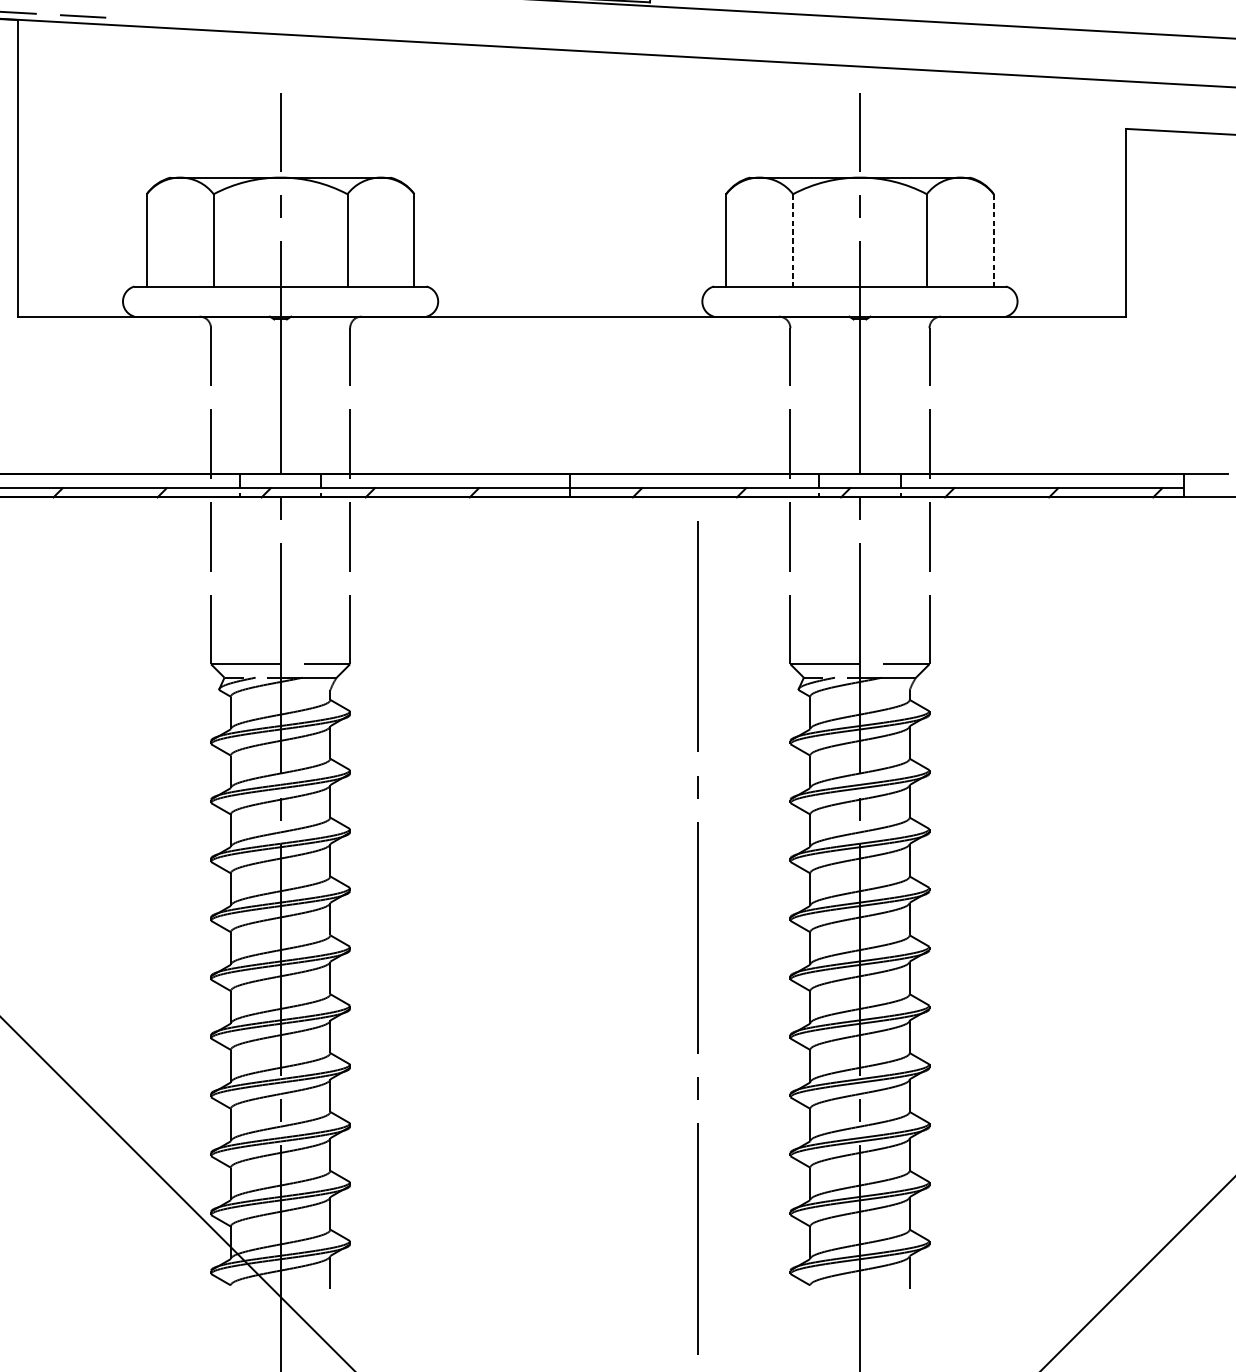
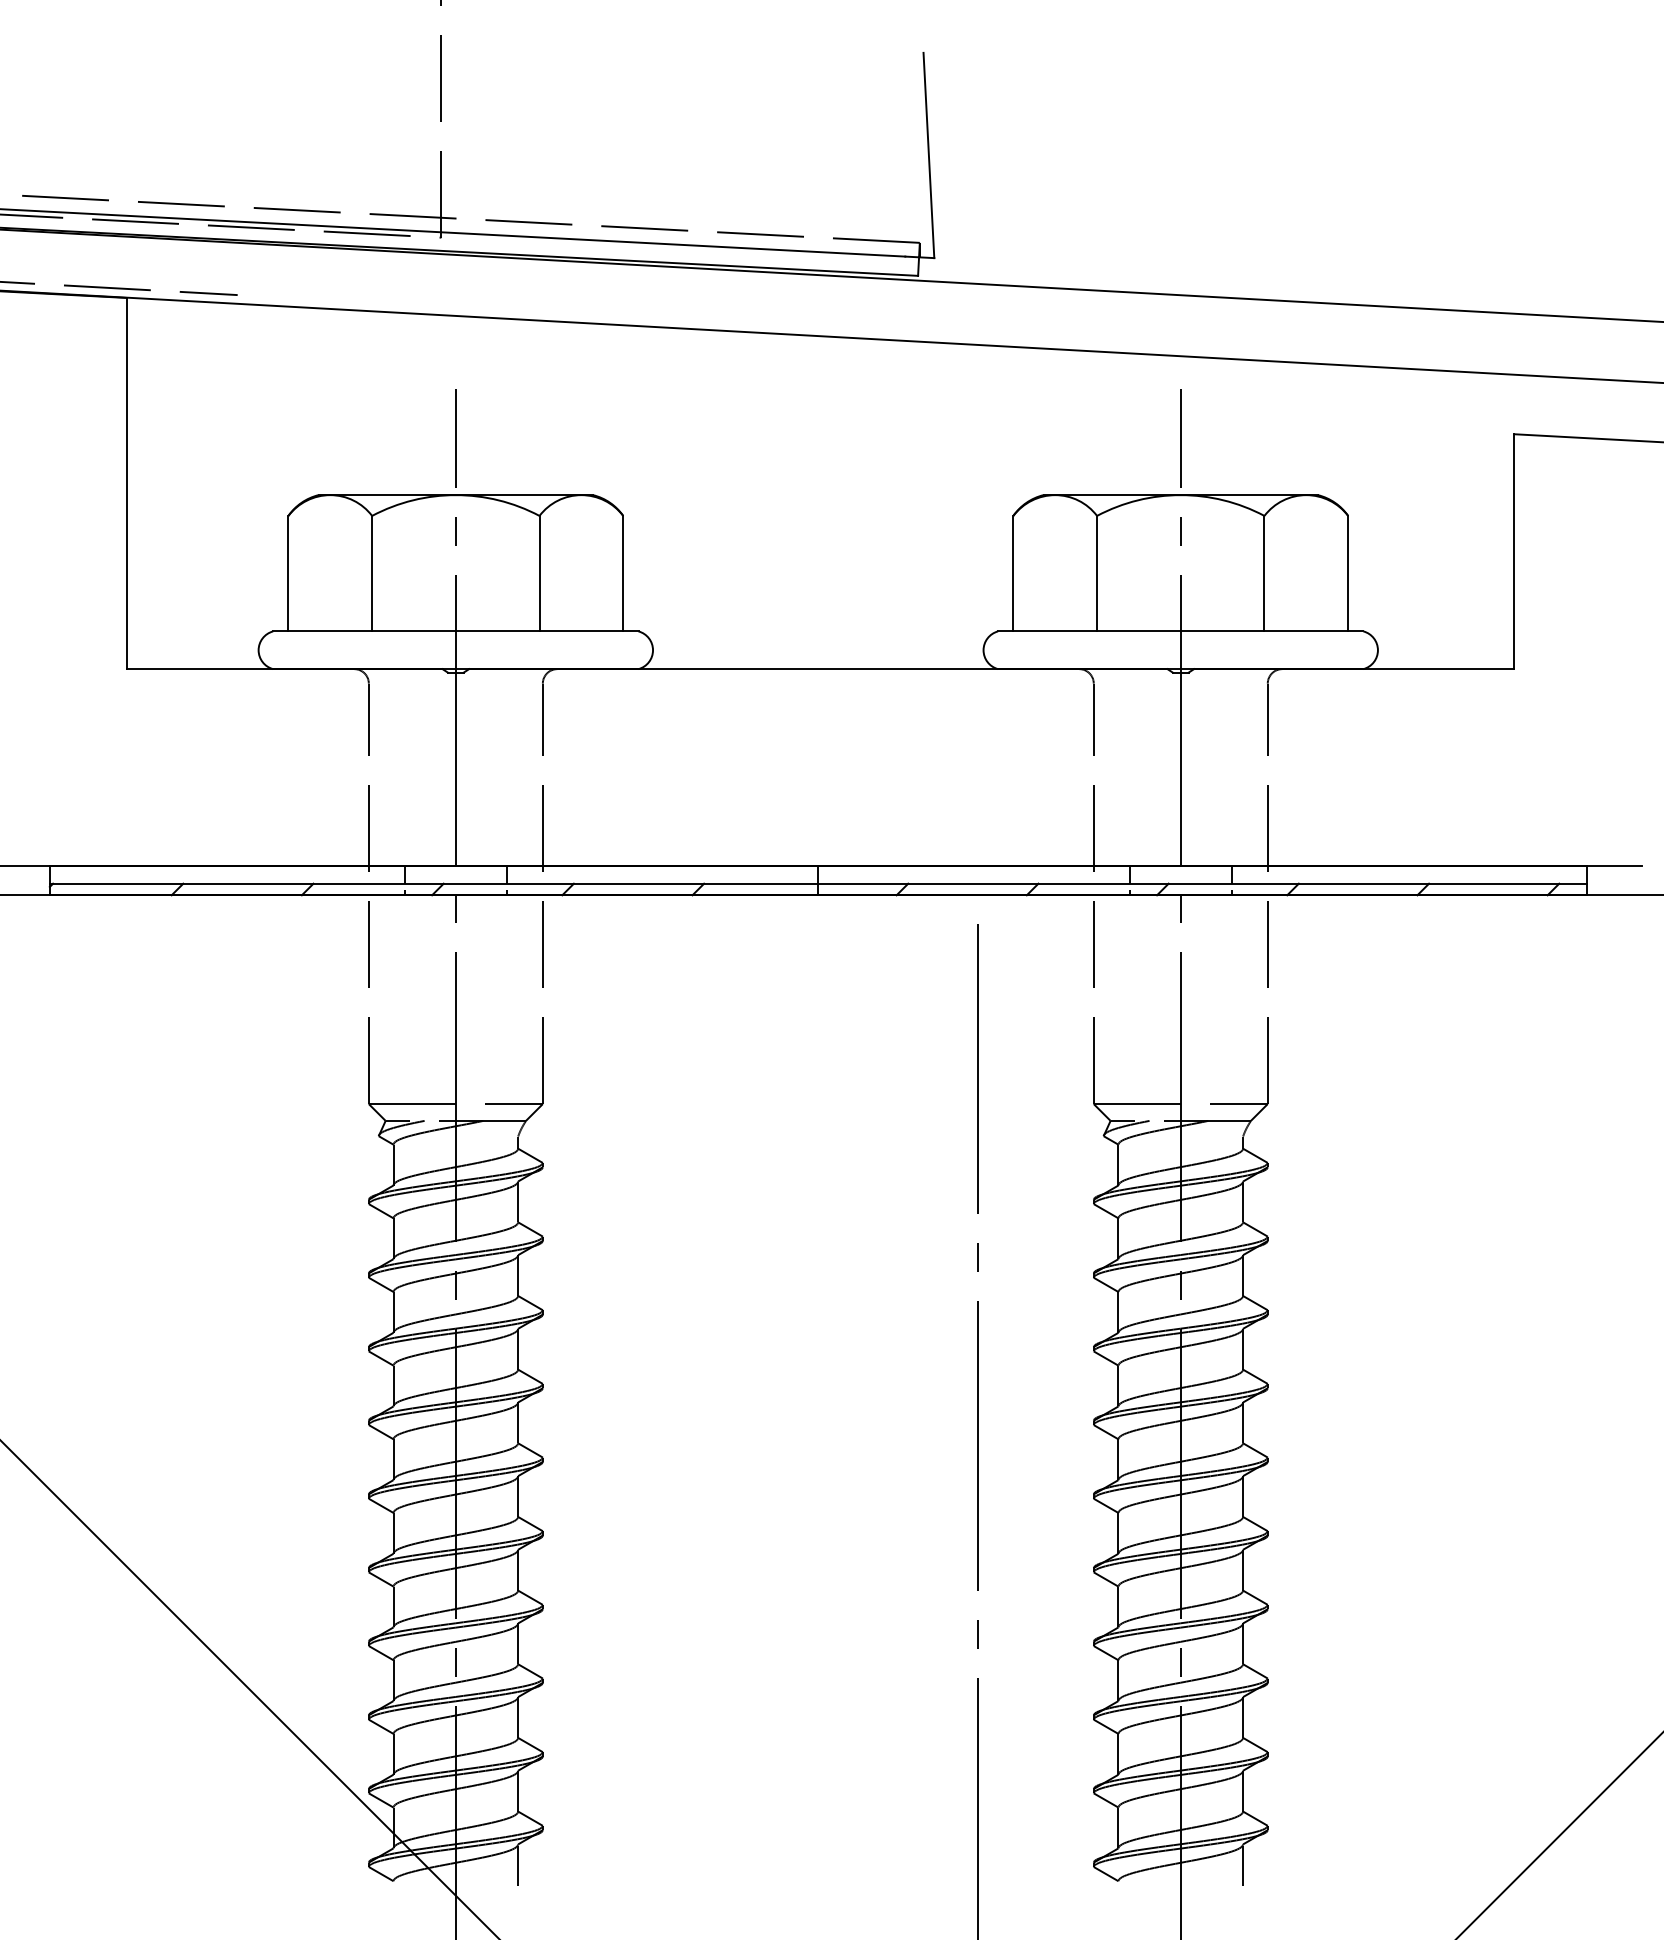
line: (793, 240) -> (1097, 573), dashed -> solid
line: (994, 240) -> (1348, 573), dashed -> solid

